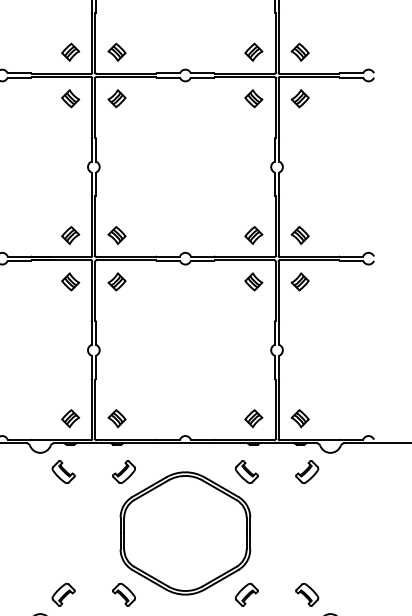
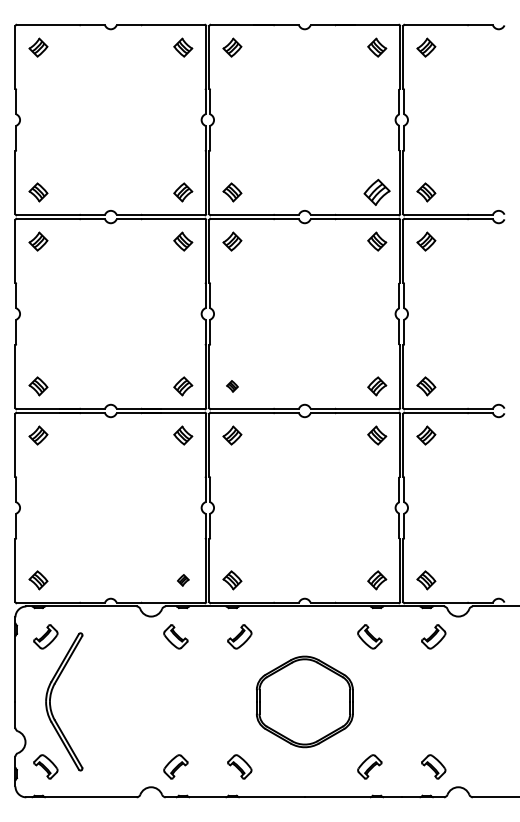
part: (254, 52) -> (377, 192), size x1.4
part: (117, 235) -> (232, 386), size x0.6
part: (70, 418) -> (183, 580), size x0.6
part: (185, 533) -> (304, 701), size x0.7

